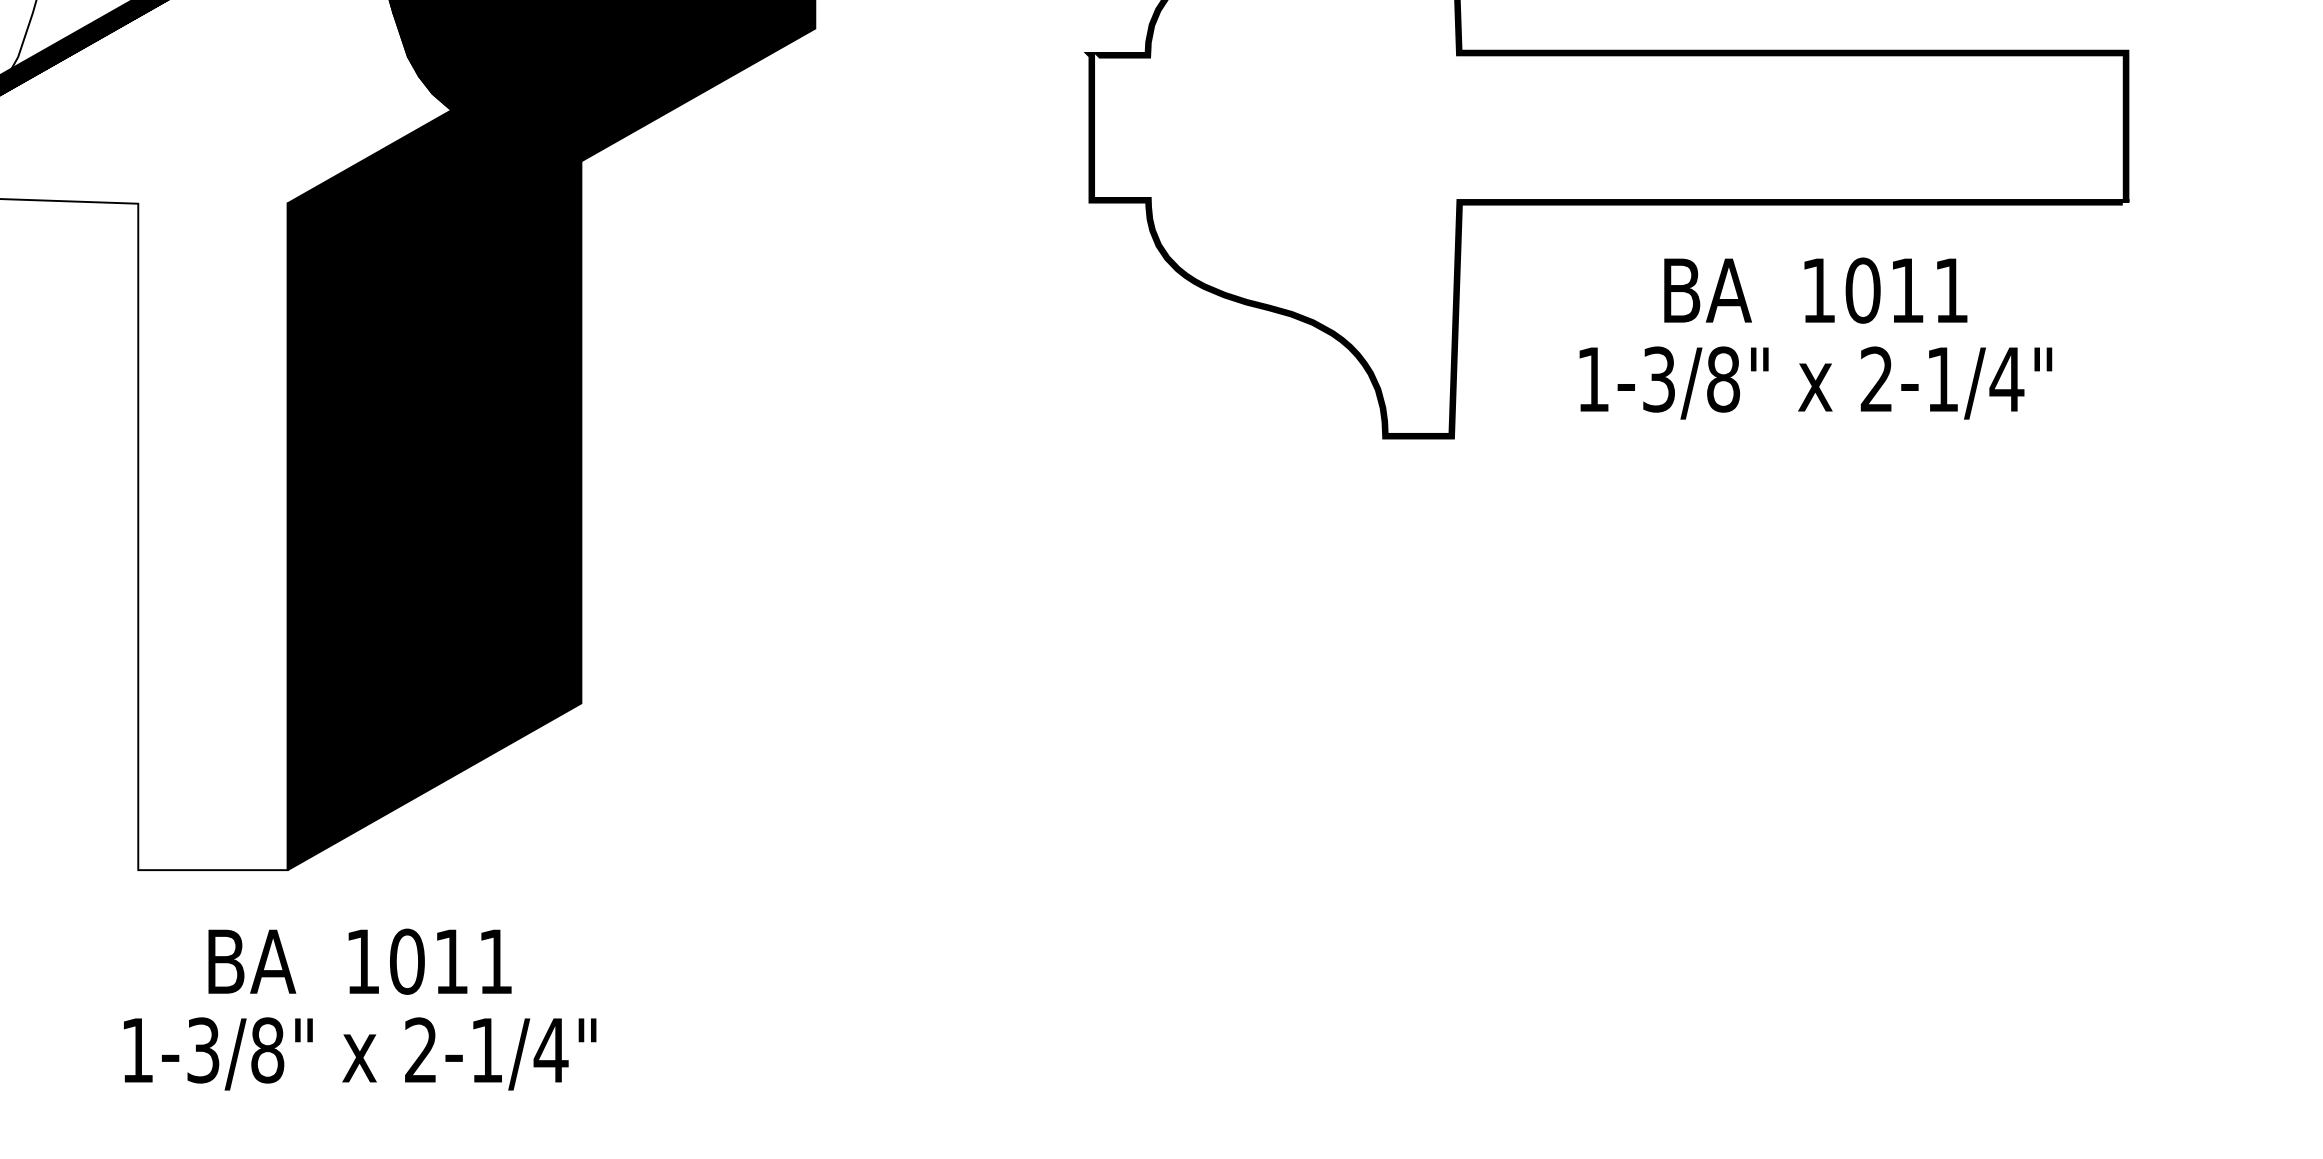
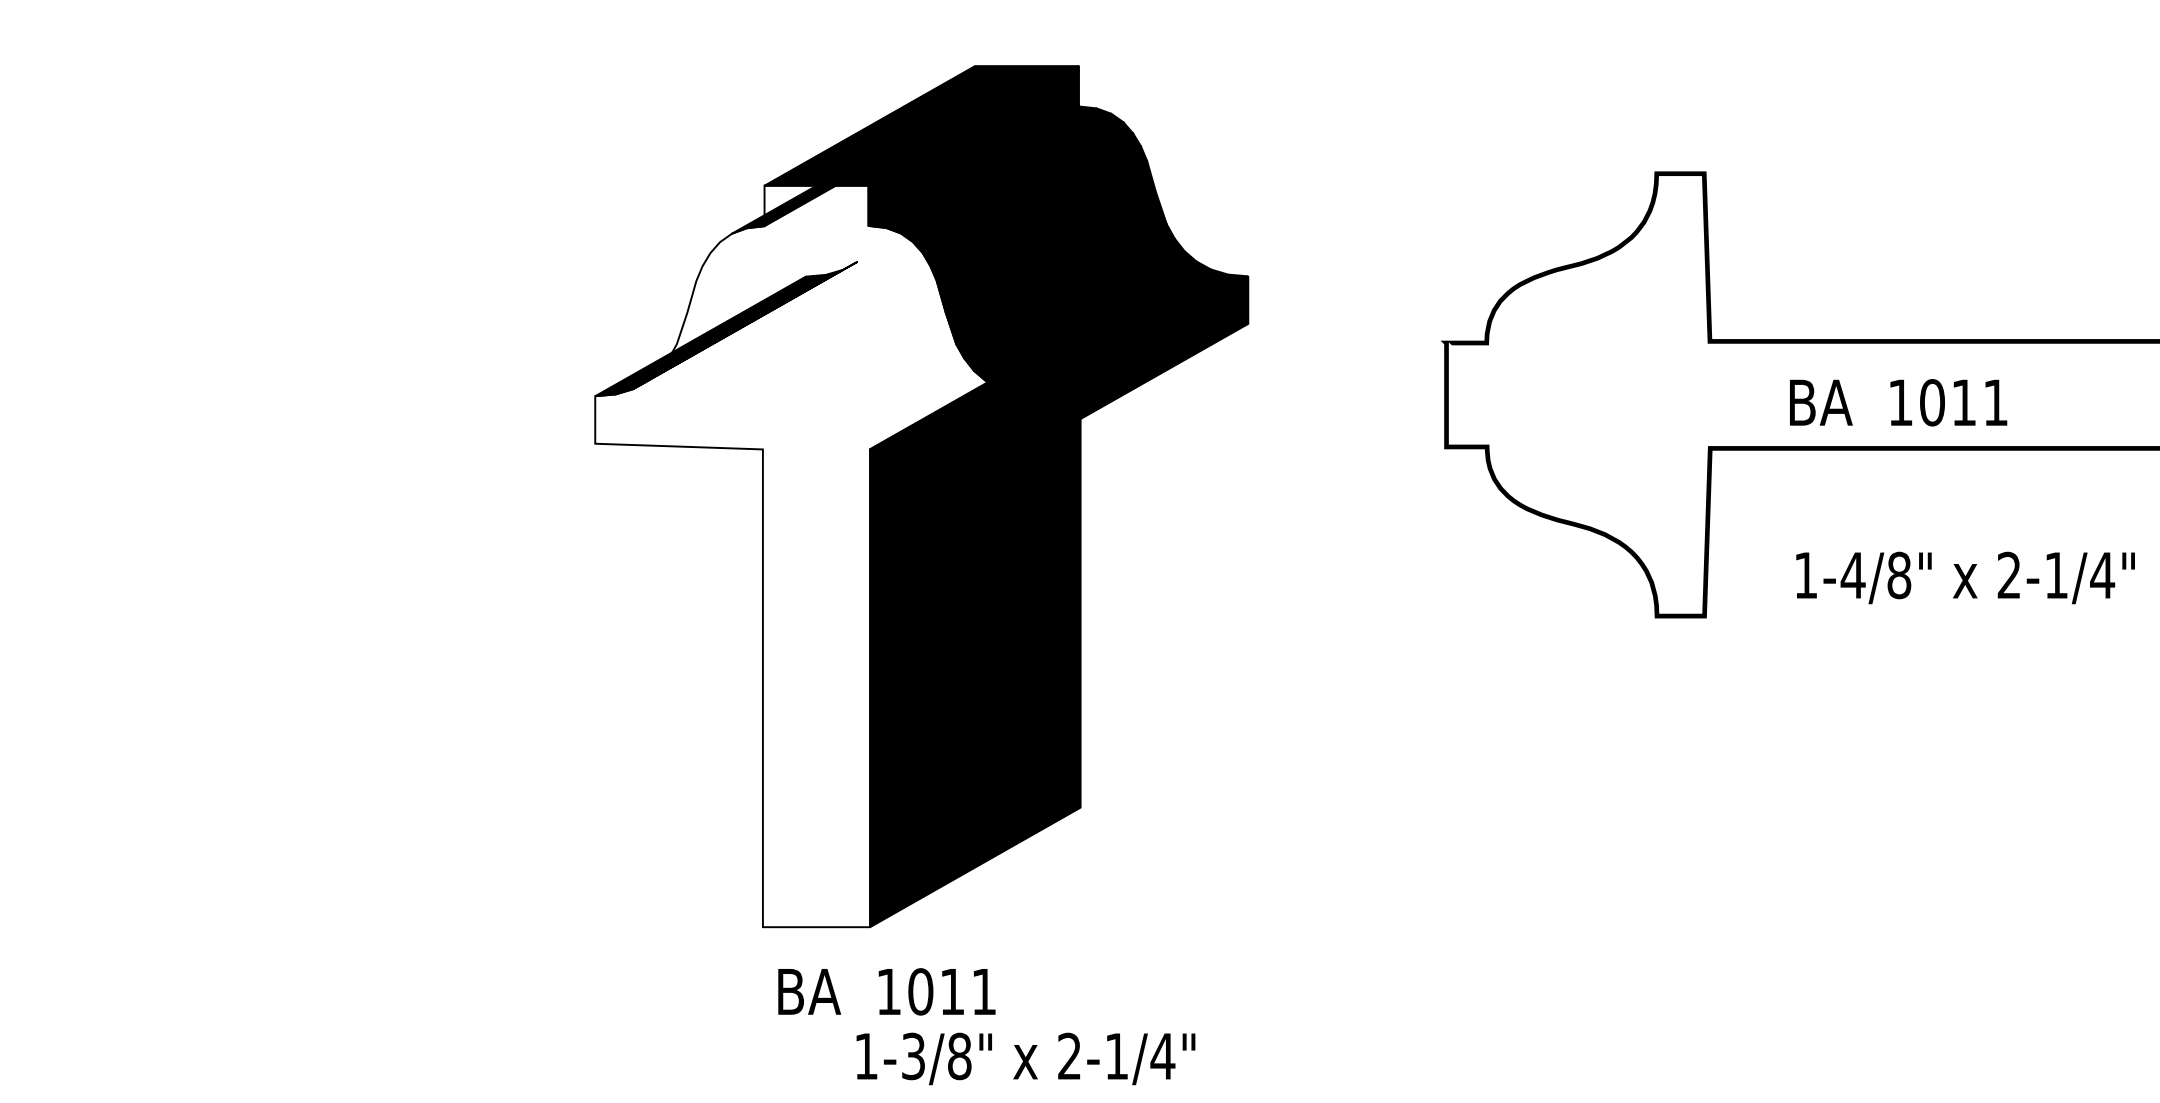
text: (1815, 290) -> (1898, 402), moved
text: (1658, 379) -> (1852, 575), 1-3/8" -> 1-4/8"
text: (359, 961) -> (886, 991), moved
text: (359, 1053) -> (1025, 1058), moved

